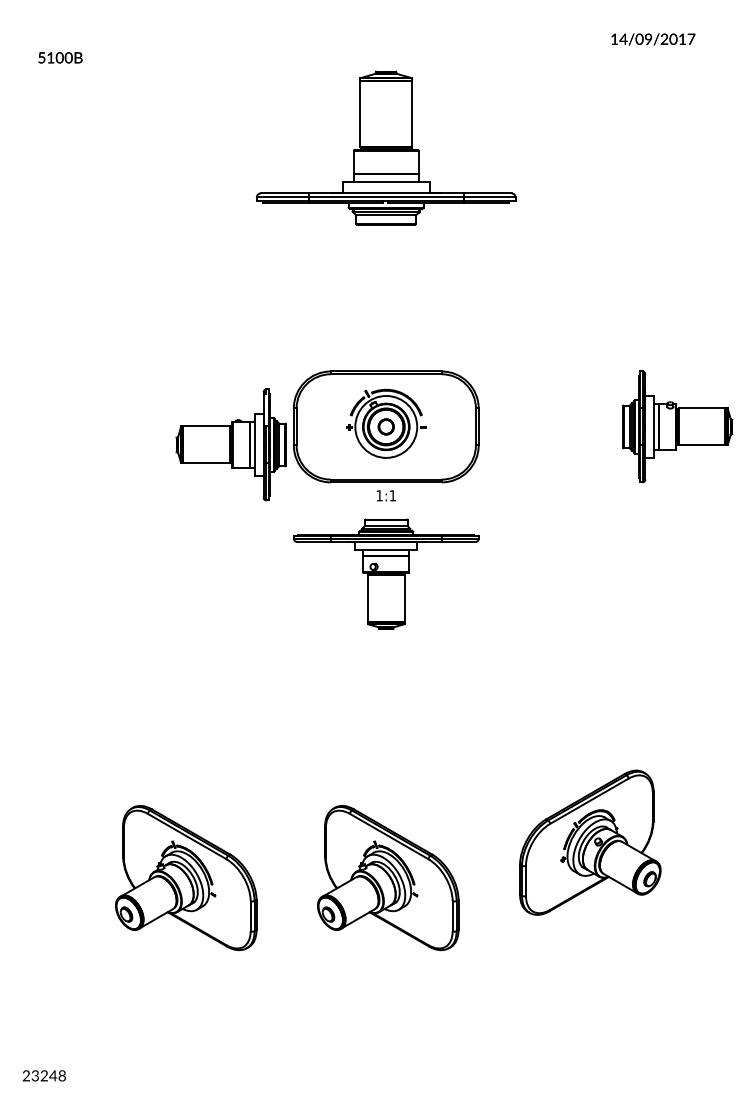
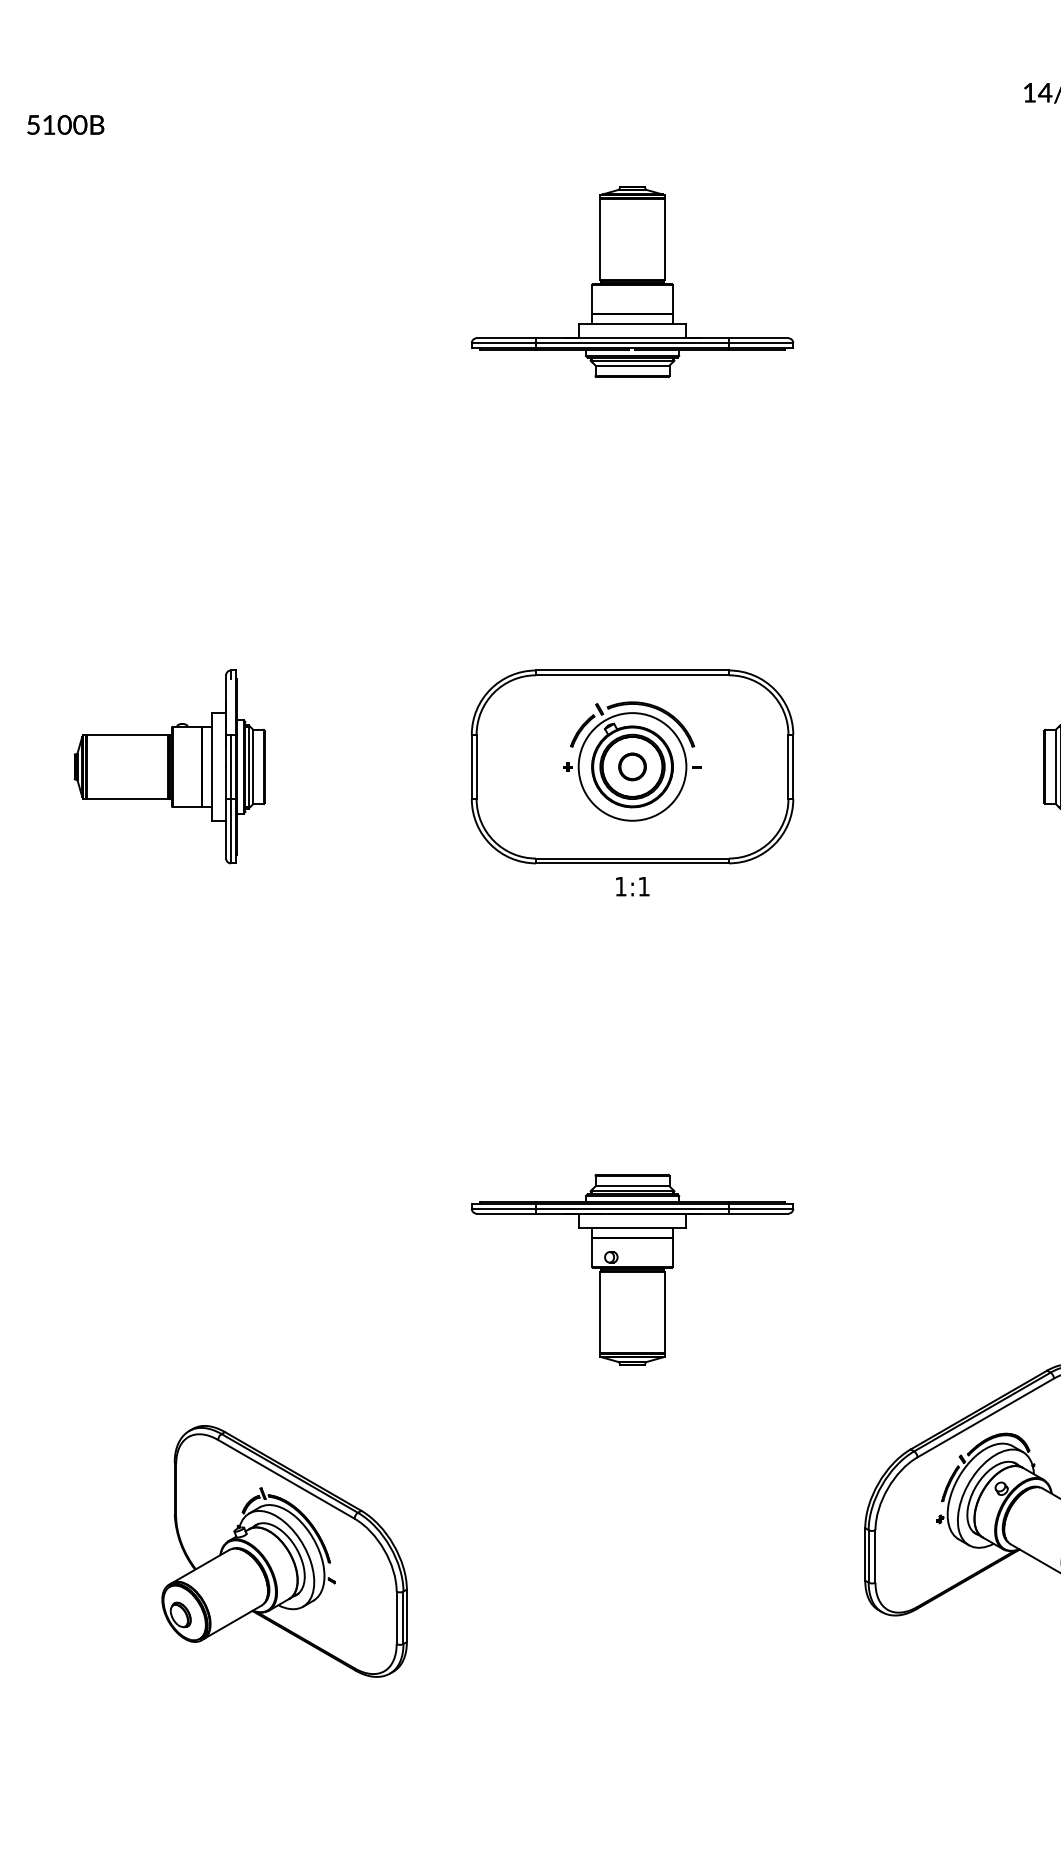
part: (386, 147) -> (632, 280), size x0.71
part: (230, 444) -> (168, 766), moved
part: (386, 573) -> (632, 1268), moved
part: (388, 877) -> (636, 1550), removed

